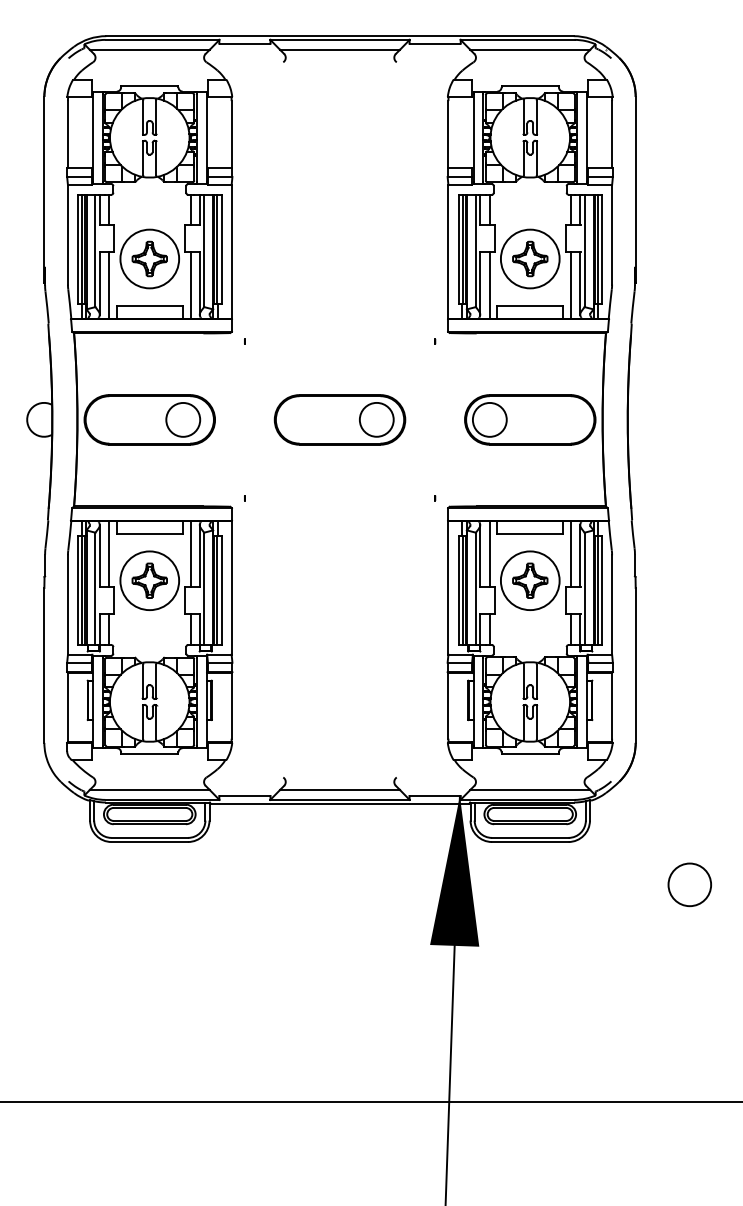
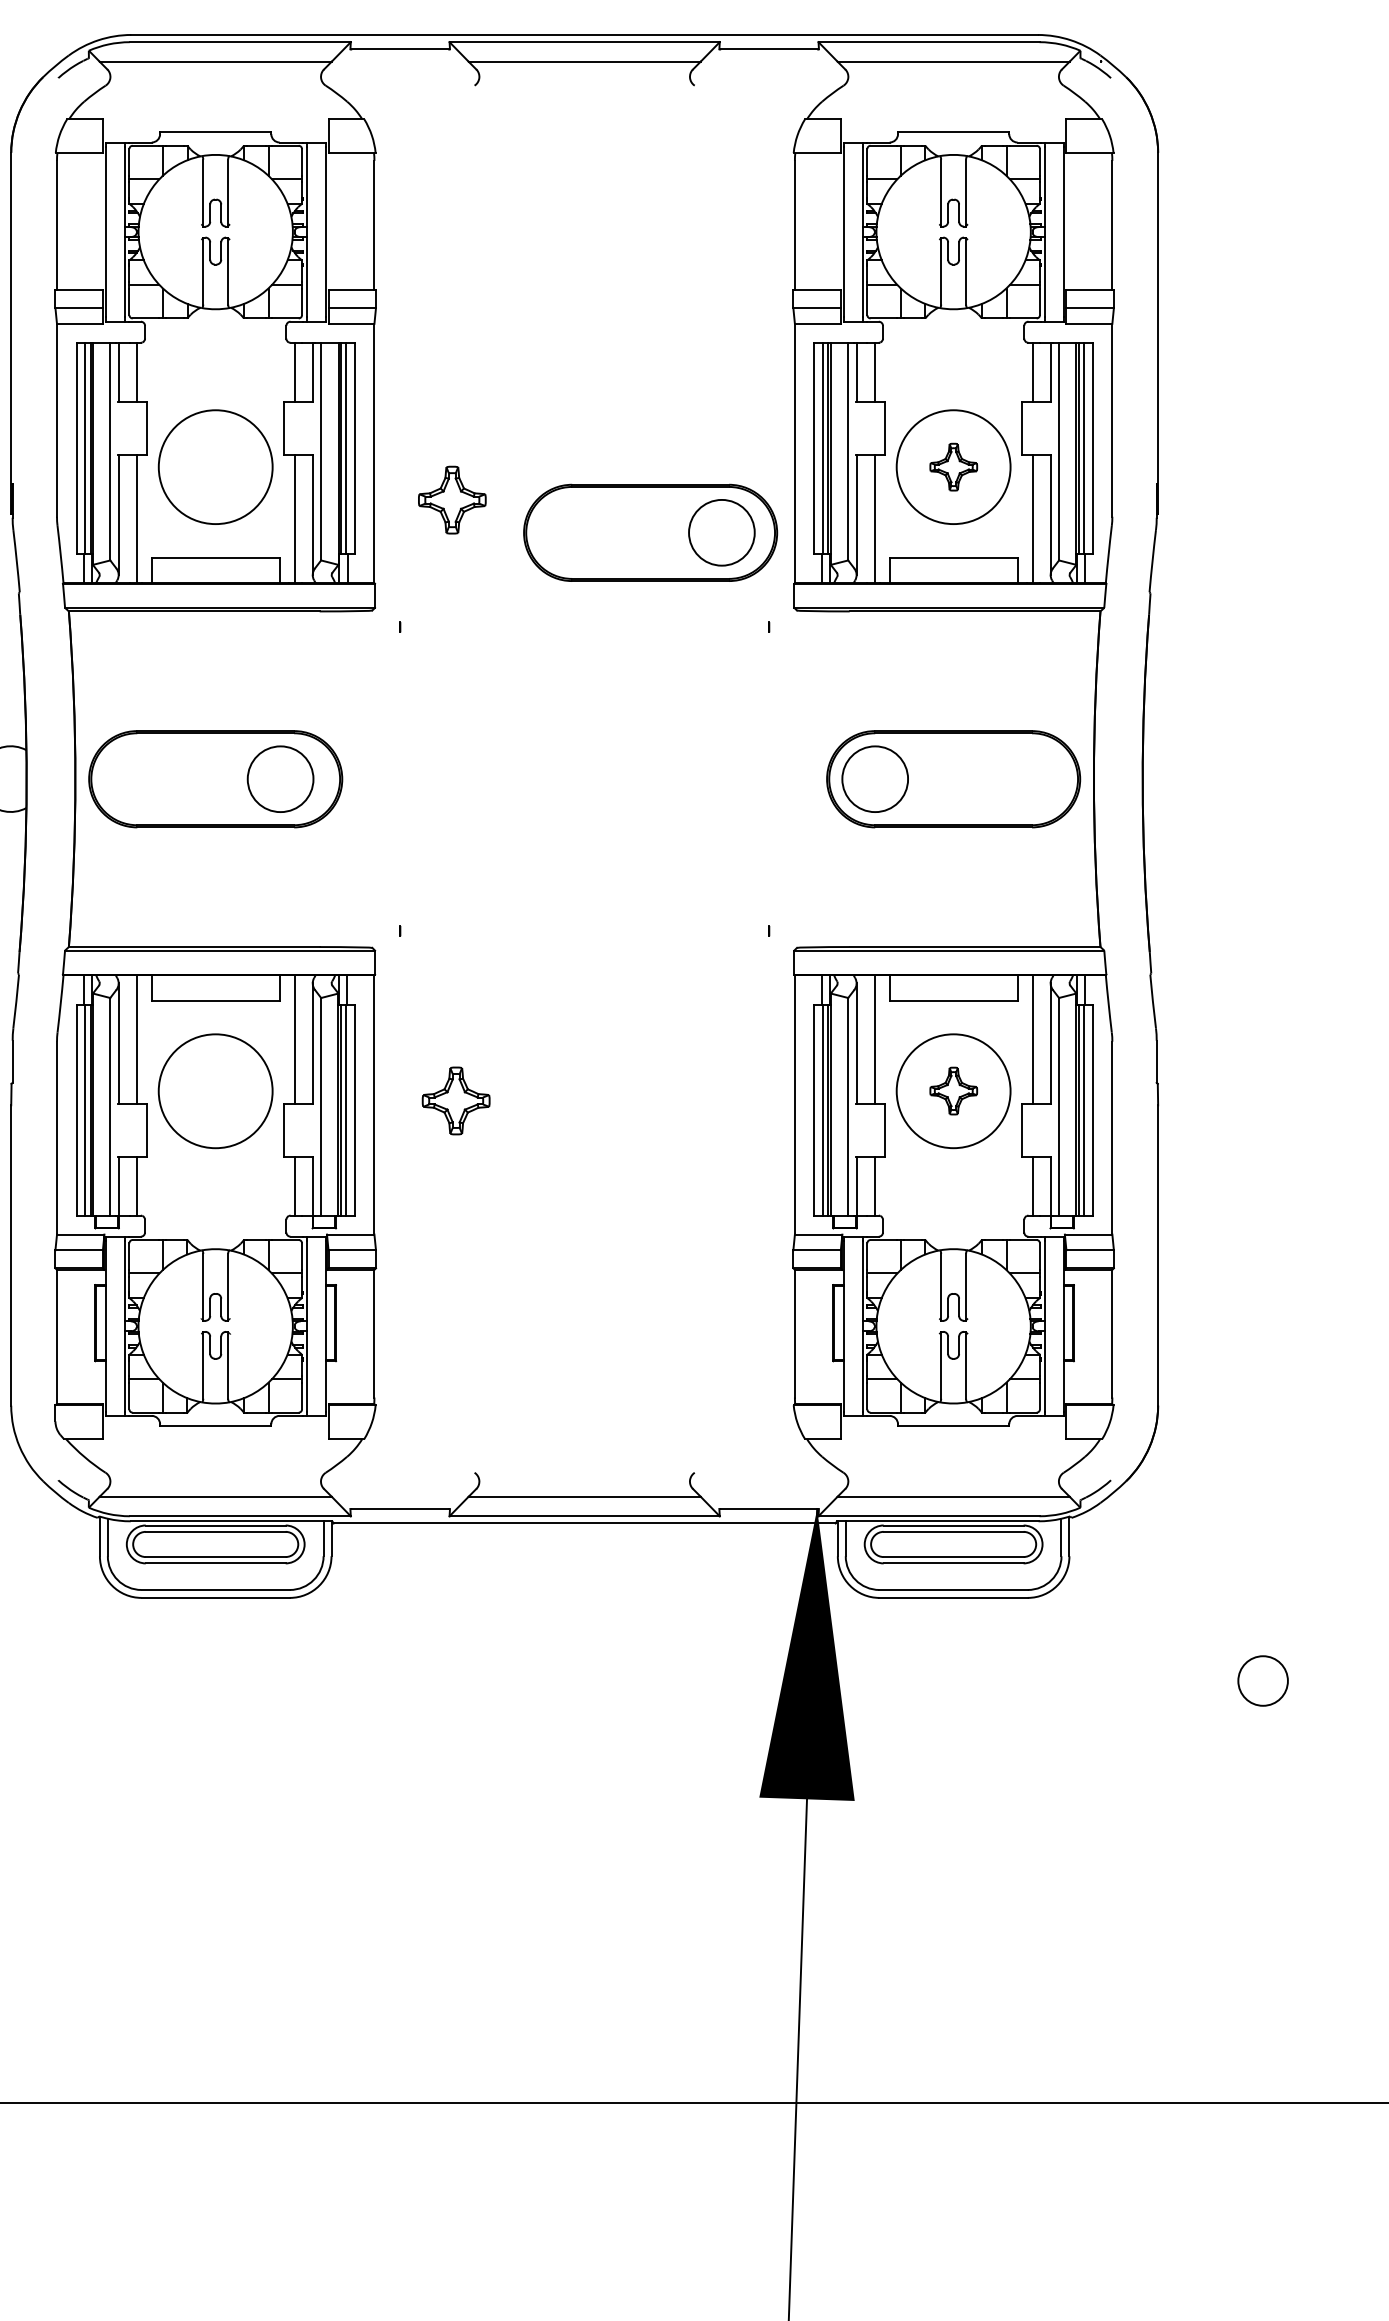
part: (149, 258) -> (451, 499), moved
part: (530, 258) -> (954, 466), size x0.7
part: (339, 419) -> (649, 532), moved
part: (149, 580) -> (455, 1100), moved
part: (530, 580) -> (954, 1090), size x0.7
circle: (689, 884) -> (1262, 1680), size x0.6

